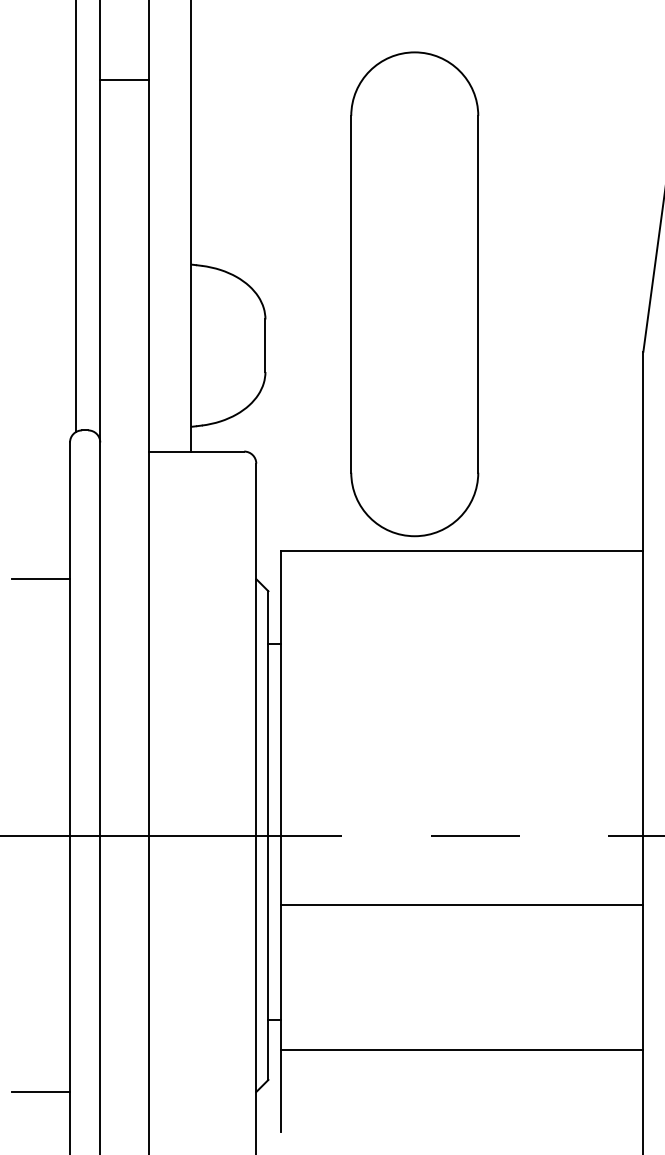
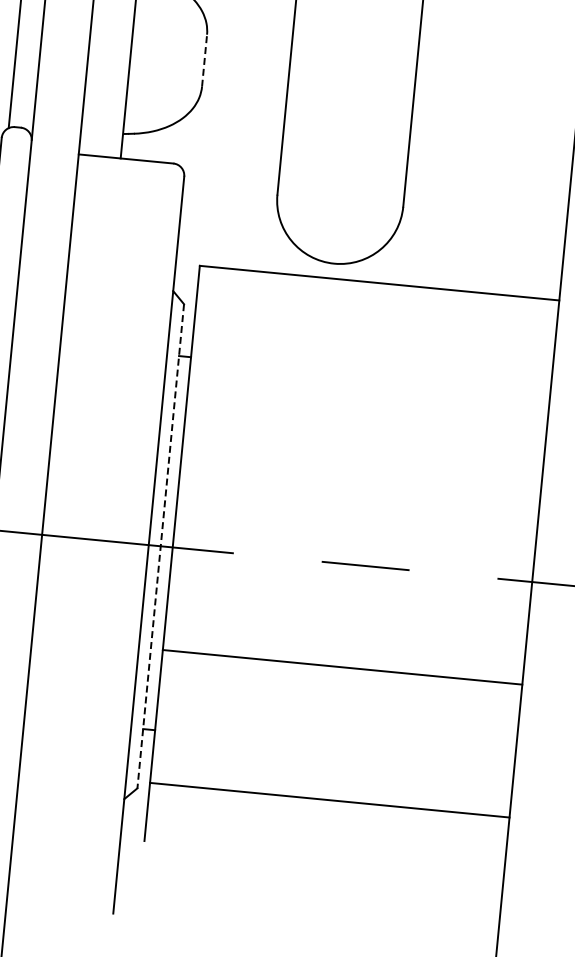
line: (265, 345) -> (204, 60), solid -> dashed
line: (268, 836) -> (160, 547), solid -> dashed
line: (461, 905) -> (342, 667), moved
line: (461, 1050) -> (329, 800), moved

